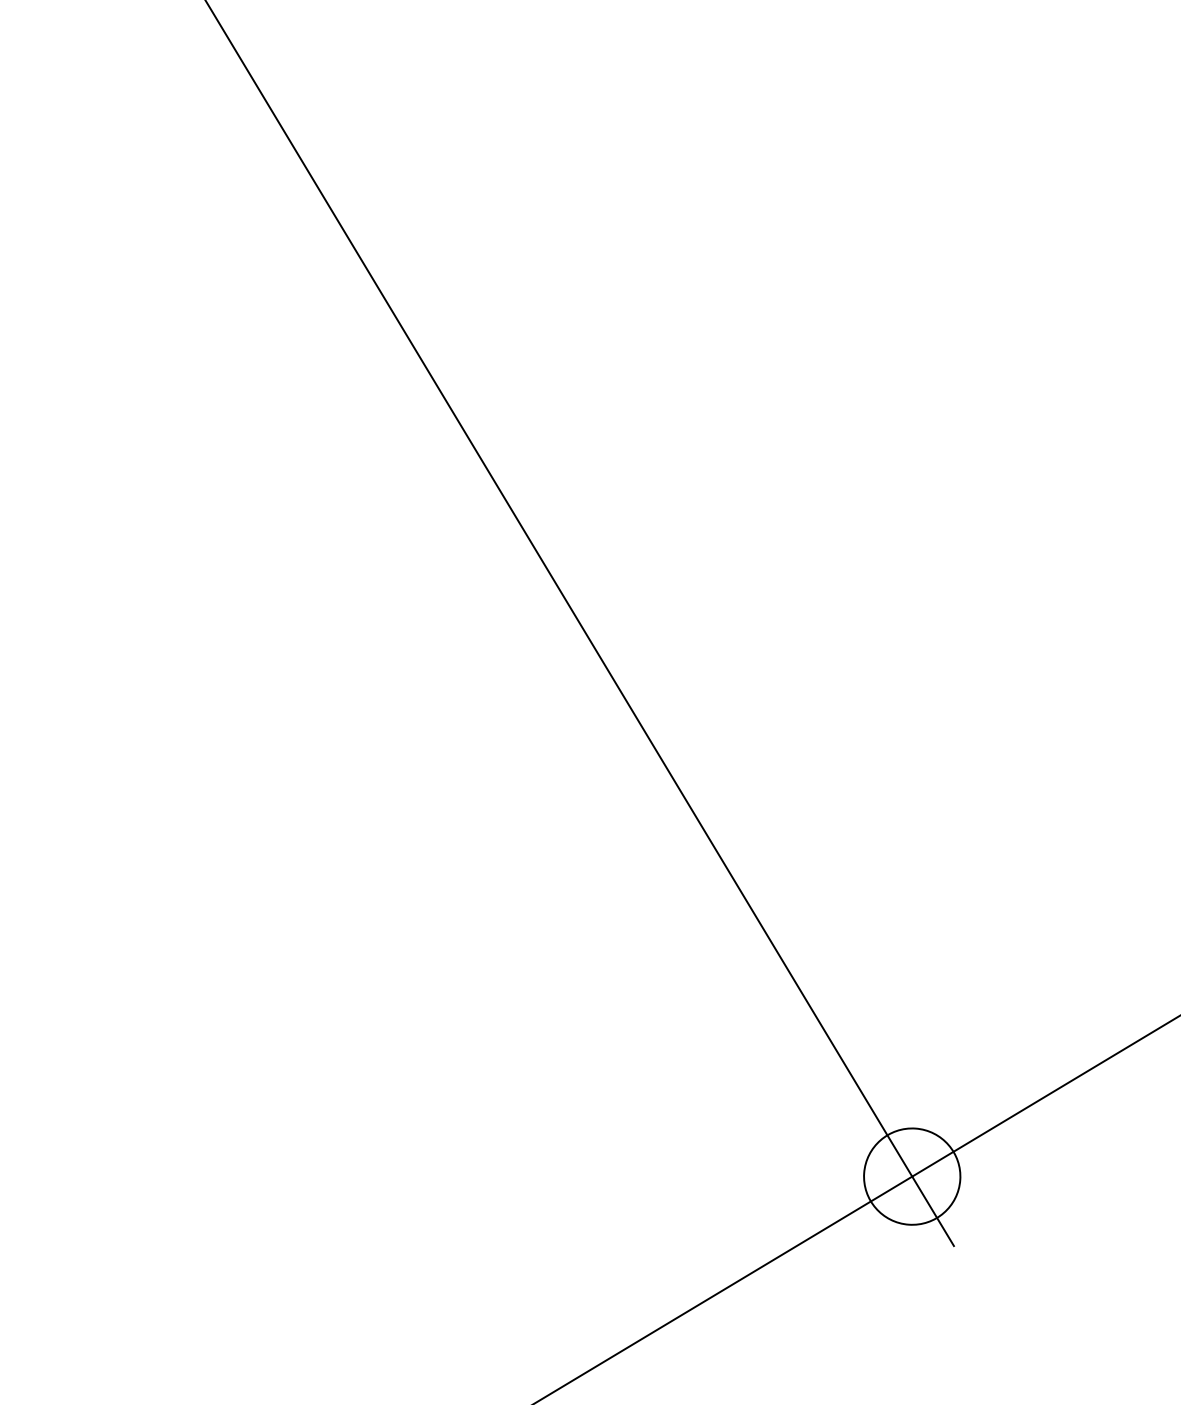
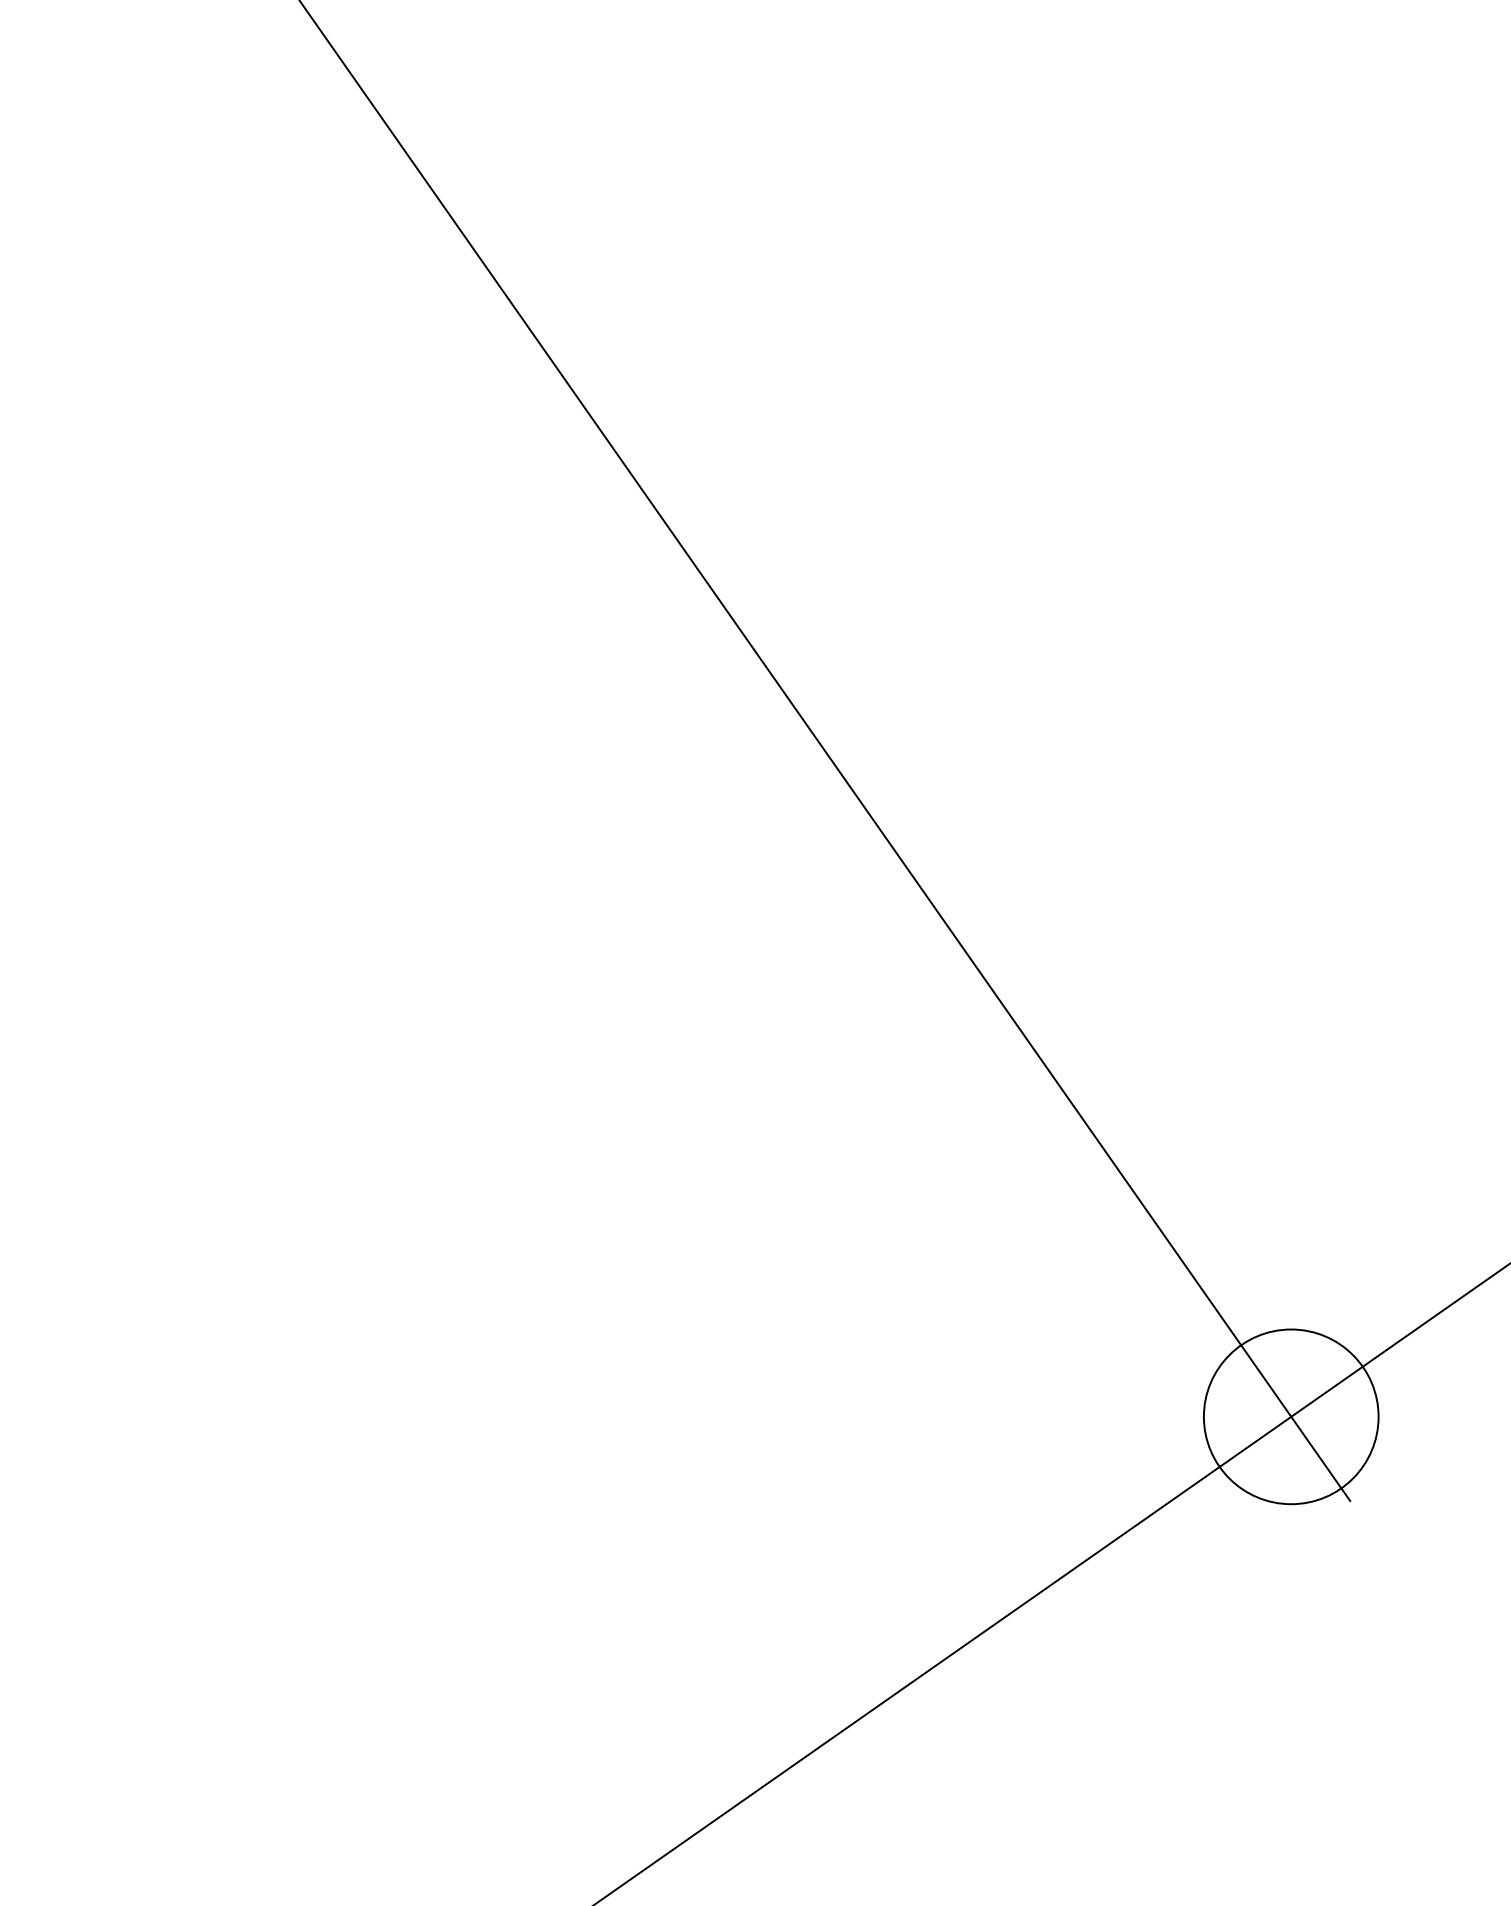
circle: (911, 1176) -> (1290, 1416), size x1.43

